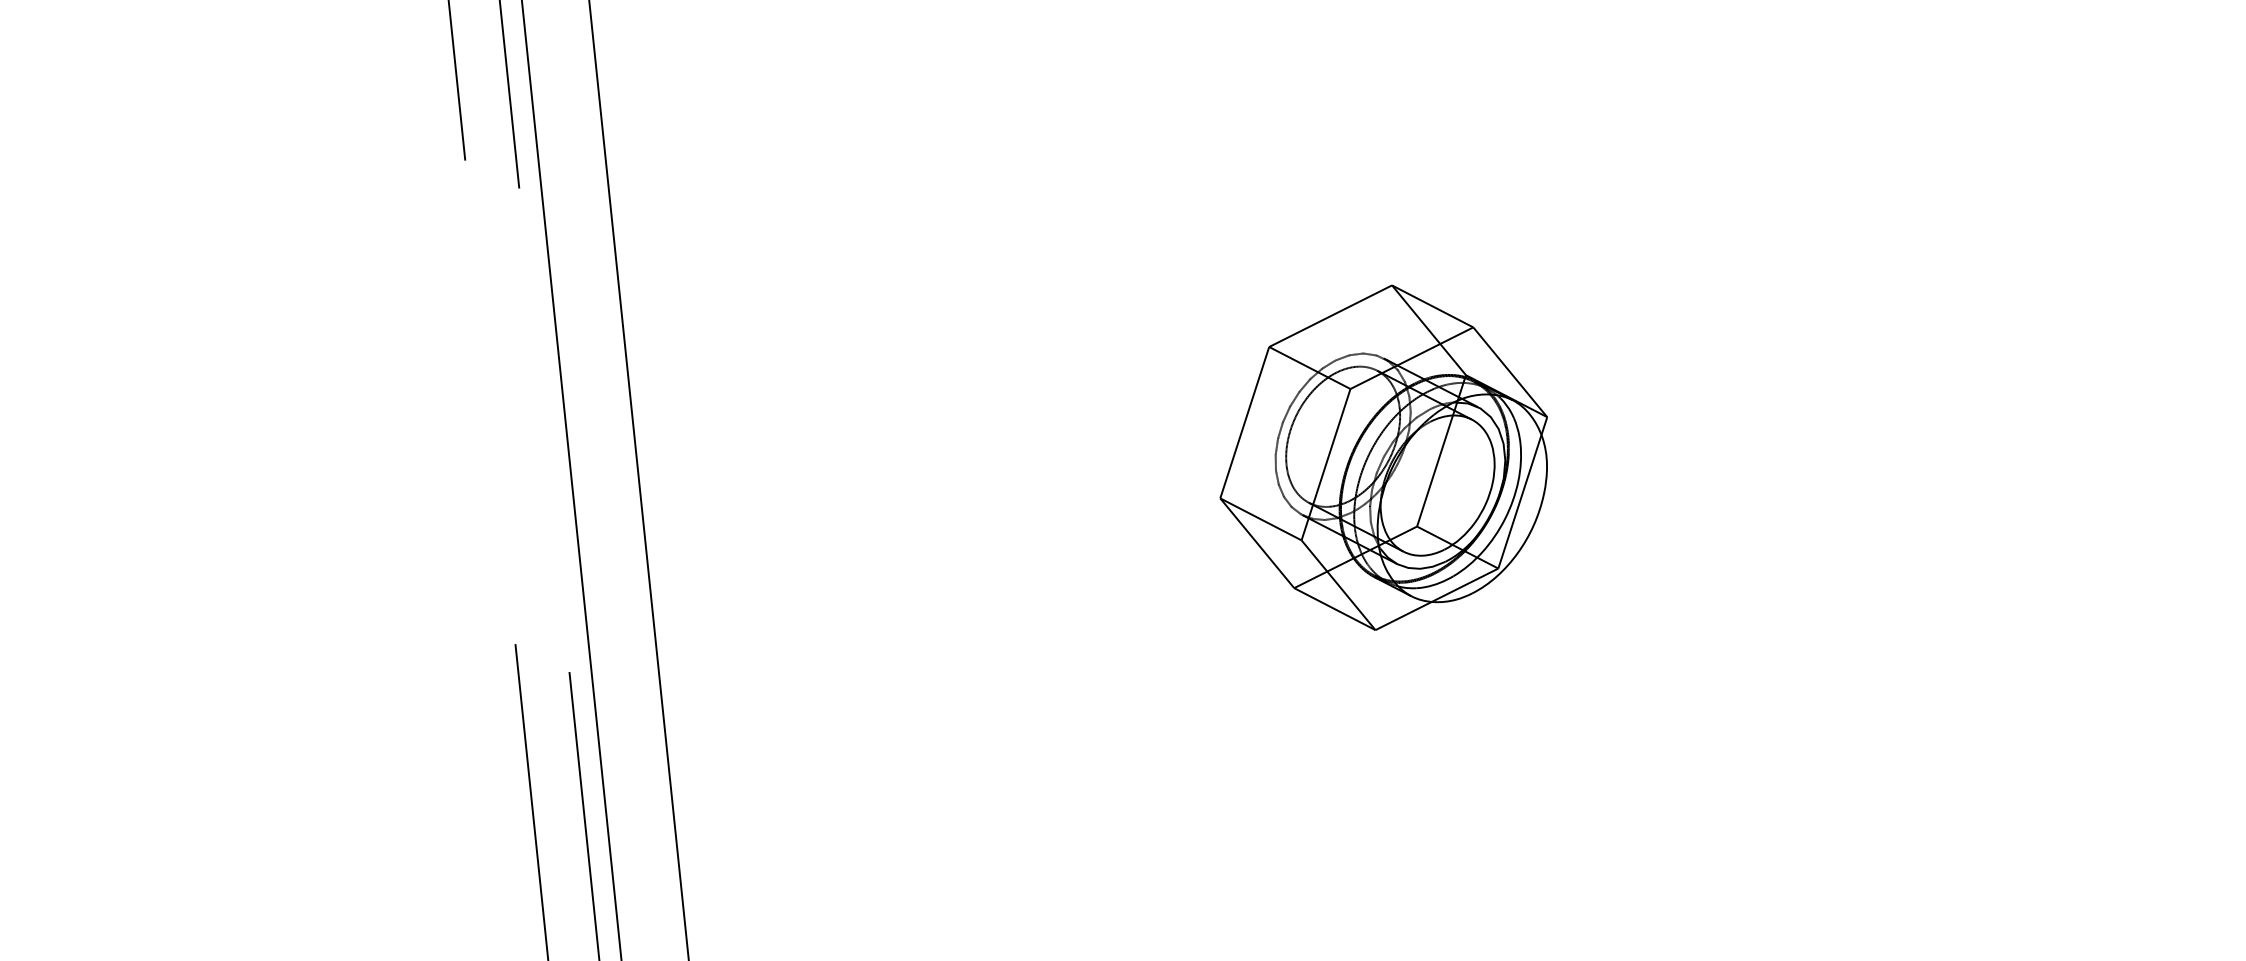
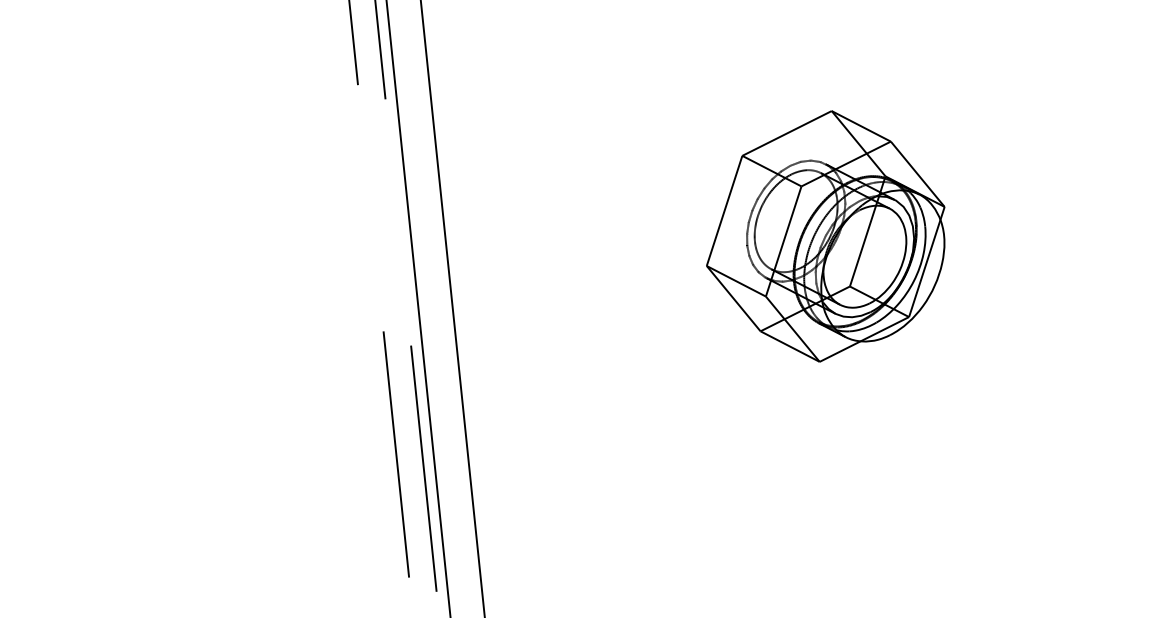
part: (1383, 457) -> (825, 236), size x1.43

